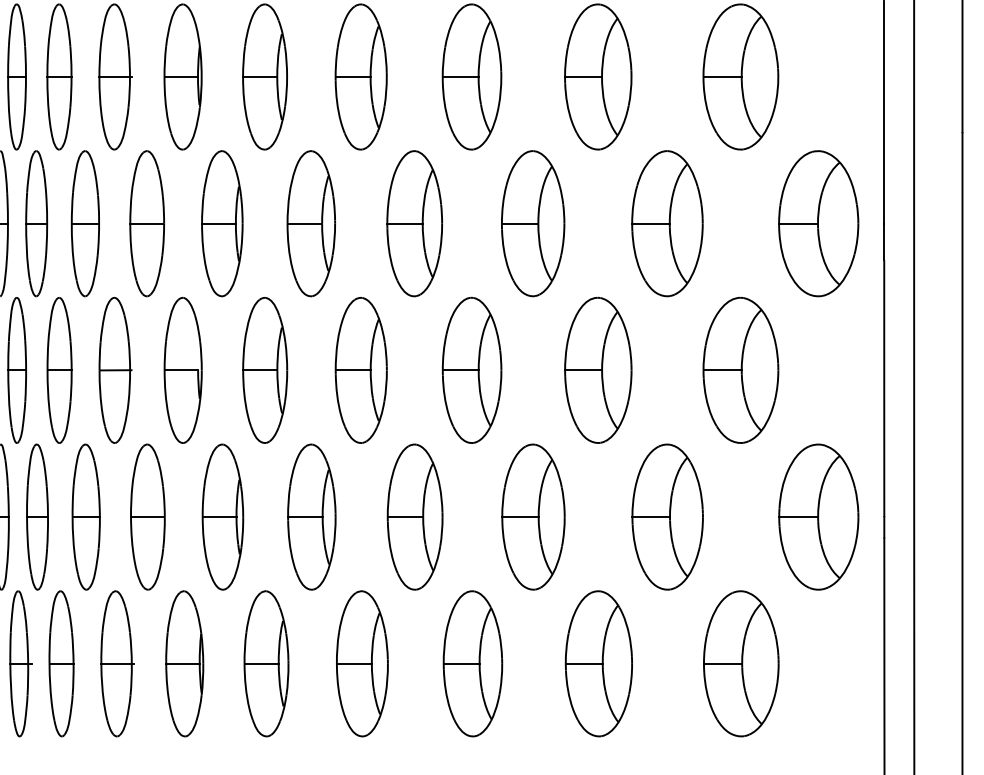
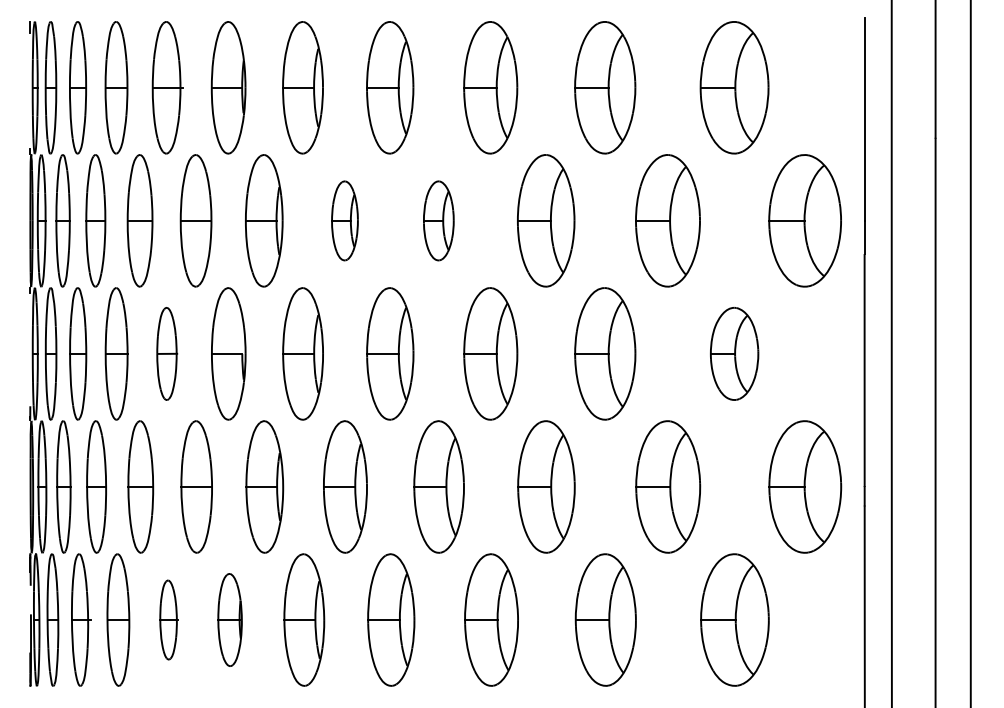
part: (310, 223) -> (344, 220), size x0.6
part: (414, 223) -> (438, 220), size x0.6
part: (115, 369) -> (167, 353), size x0.7
part: (740, 369) -> (734, 353), size x0.7
part: (116, 663) -> (168, 619), size x0.6
part: (184, 663) -> (229, 619), size x0.7

